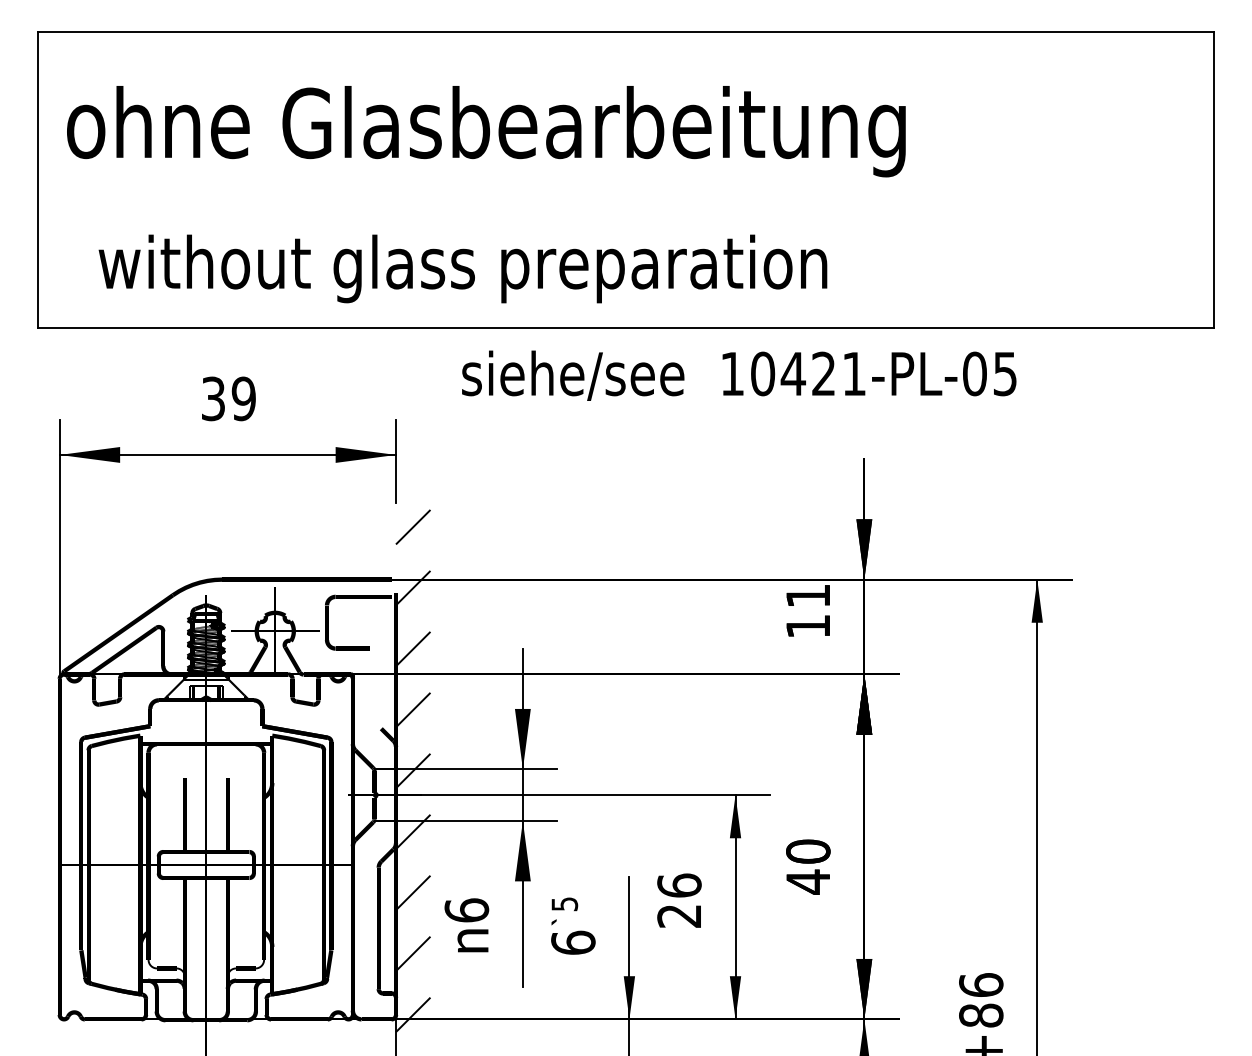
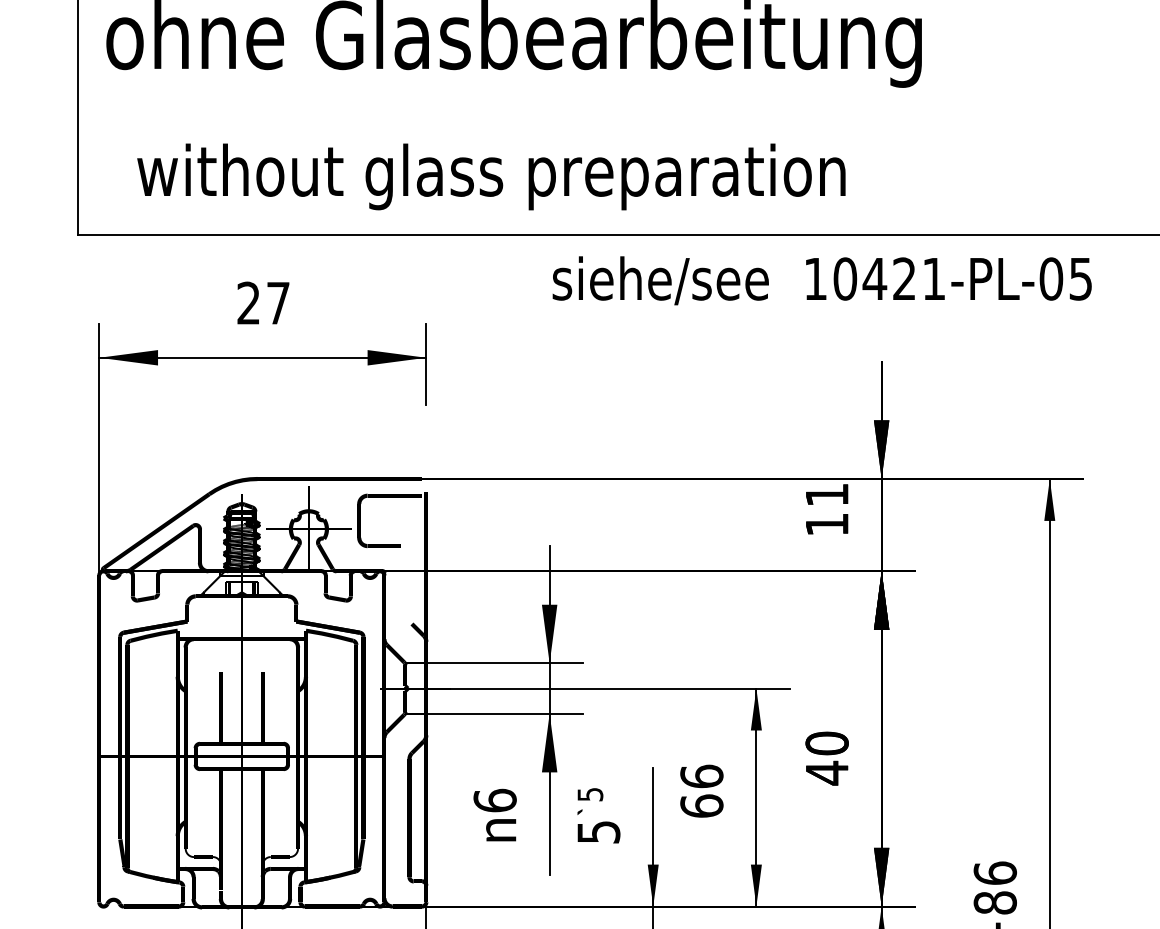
text: (739, 375) -> (822, 280), moved
text: (228, 398) -> (263, 302), 39 -> 27
hatch: (413, 770) -> (443, 664), removed
text: (679, 915) -> (701, 805), 26 -> 66
text: (573, 942) -> (598, 831), 6 -> 5

